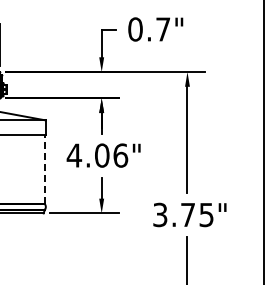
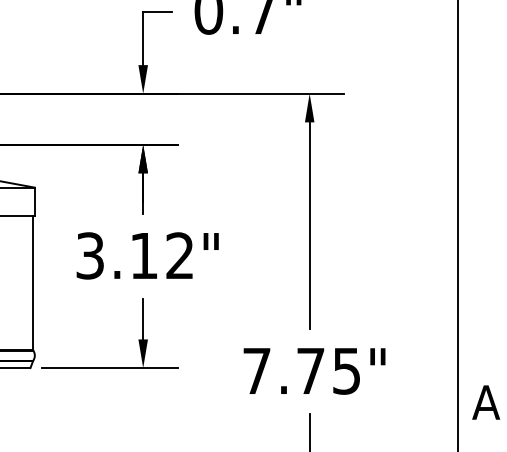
text: (97, 155) -> (135, 255), 4.06" -> 3.12"
line: (44, 169) -> (32, 282), dashed -> solid
text: (160, 214) -> (257, 370), 3.75" -> 7.75"

